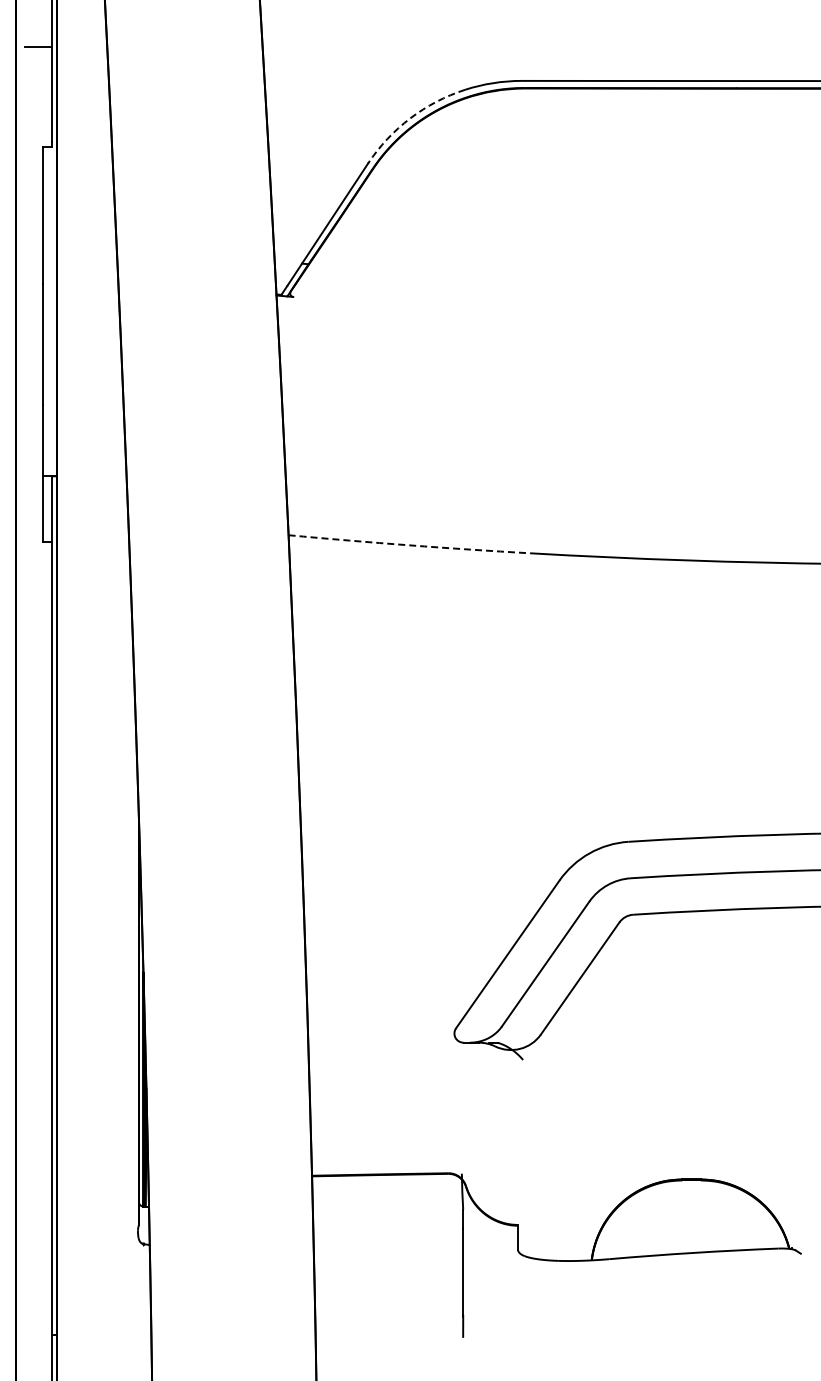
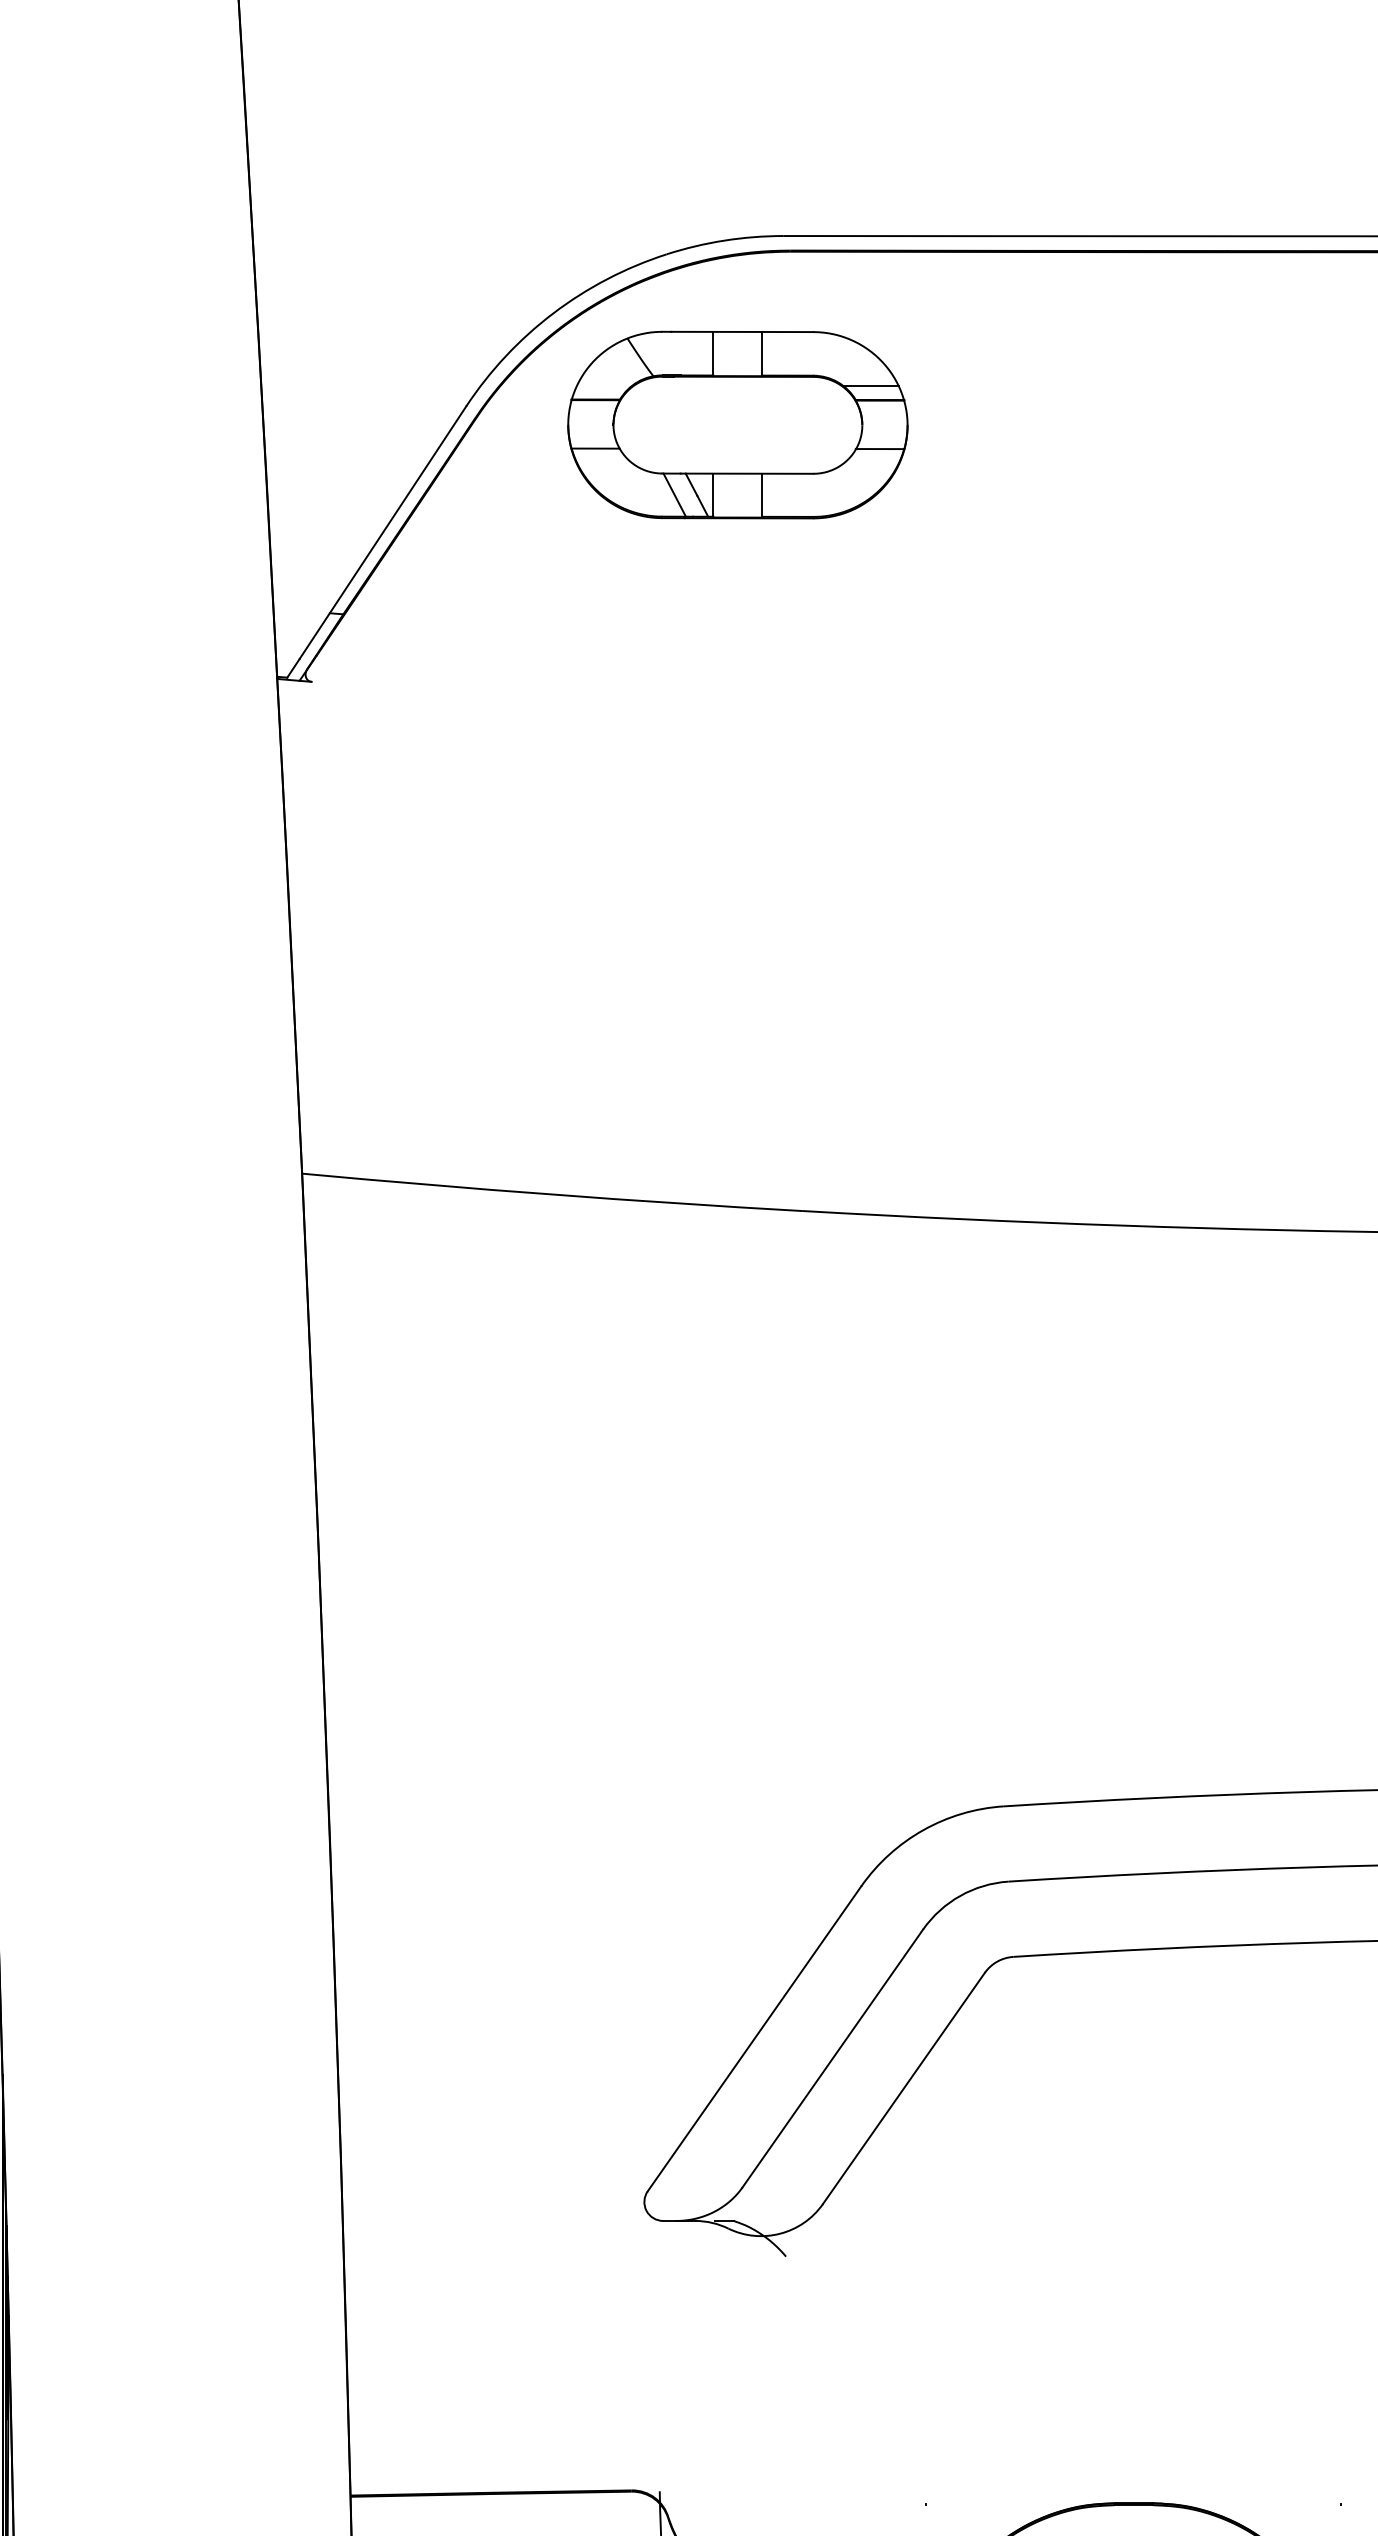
arc: (410, 118) -> (553, 313), dashed -> solid
part: (499, 172) -> (737, 425), added
arc: (409, 545) -> (551, 1194), dashed -> solid

